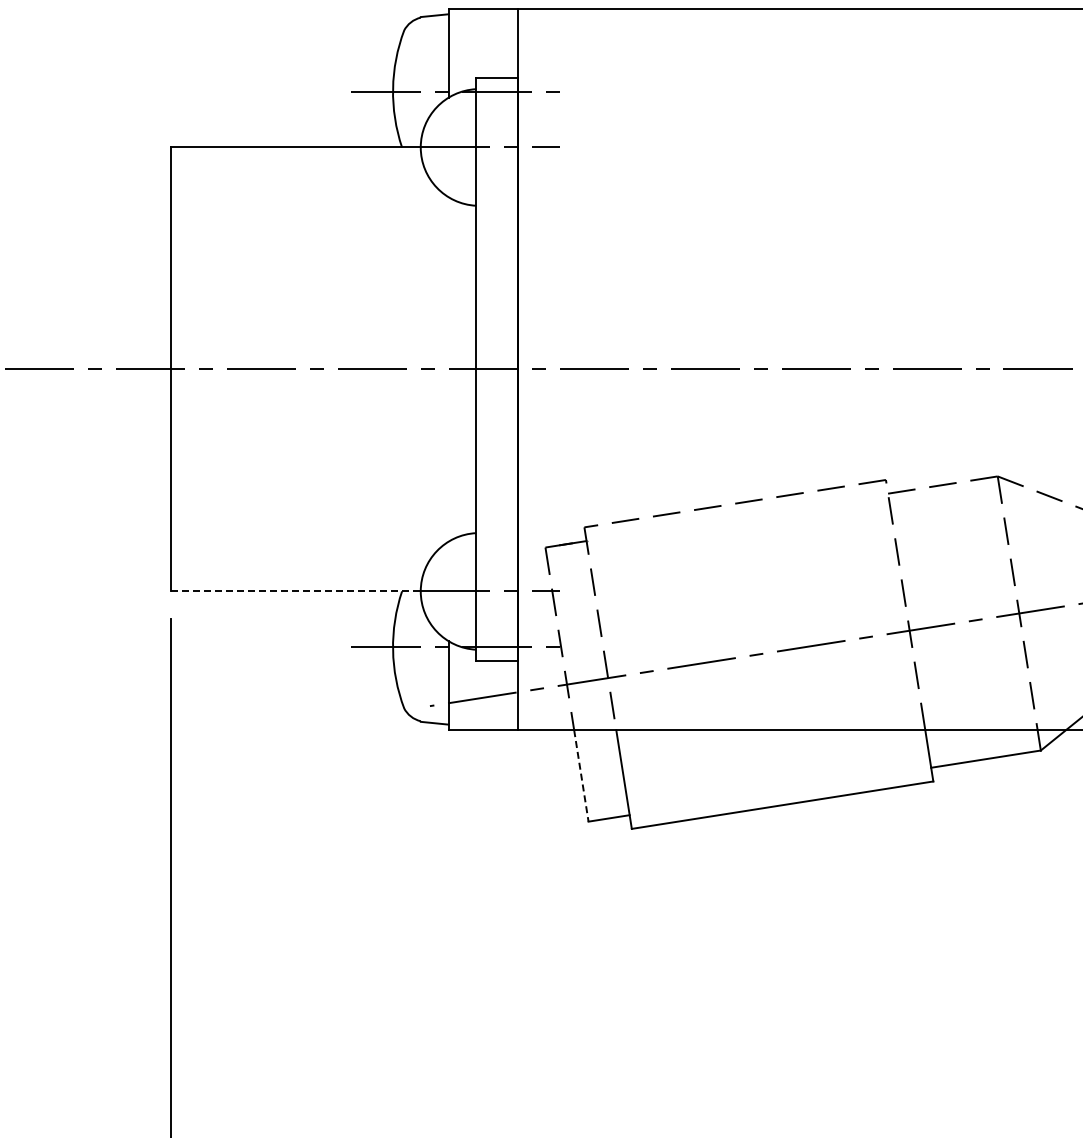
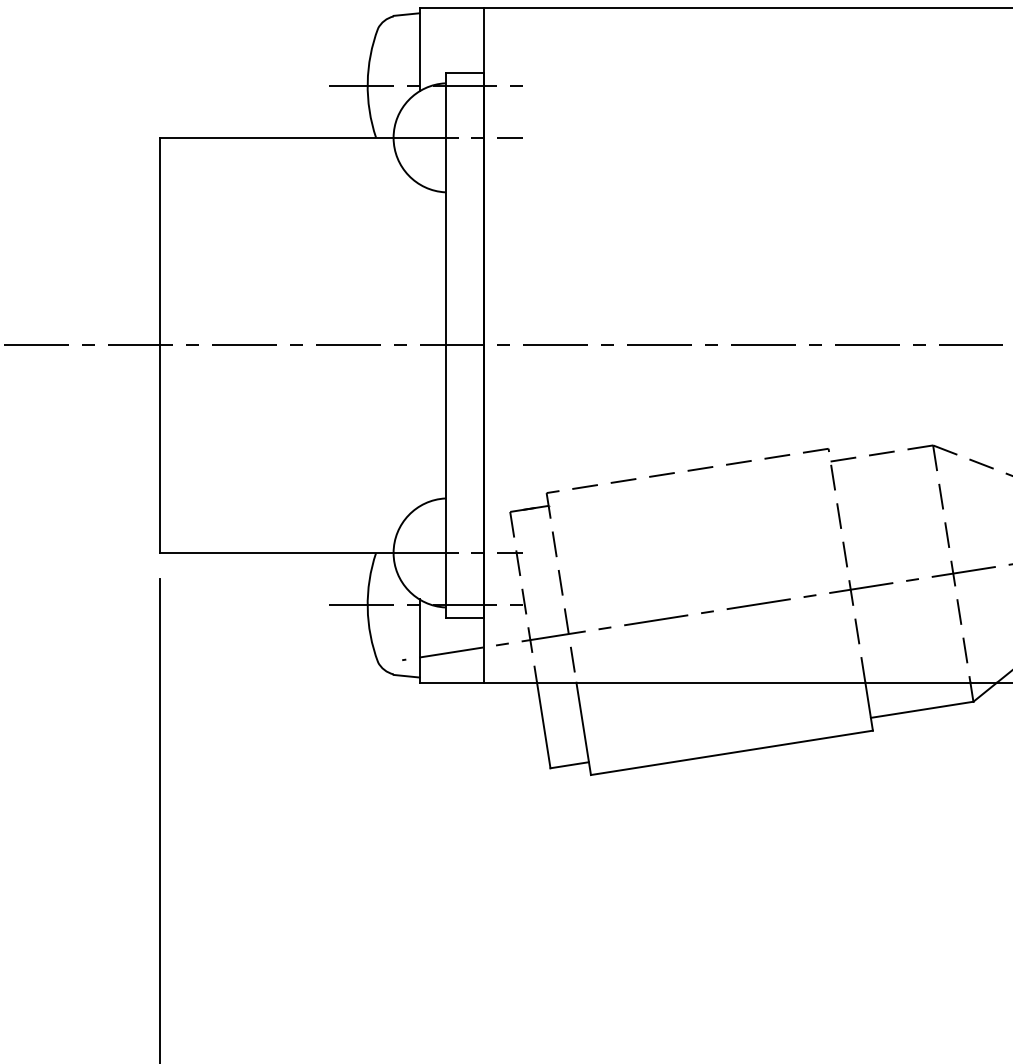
line: (295, 591) -> (276, 553), dashed -> solid
line: (581, 776) -> (543, 726), dashed -> solid

